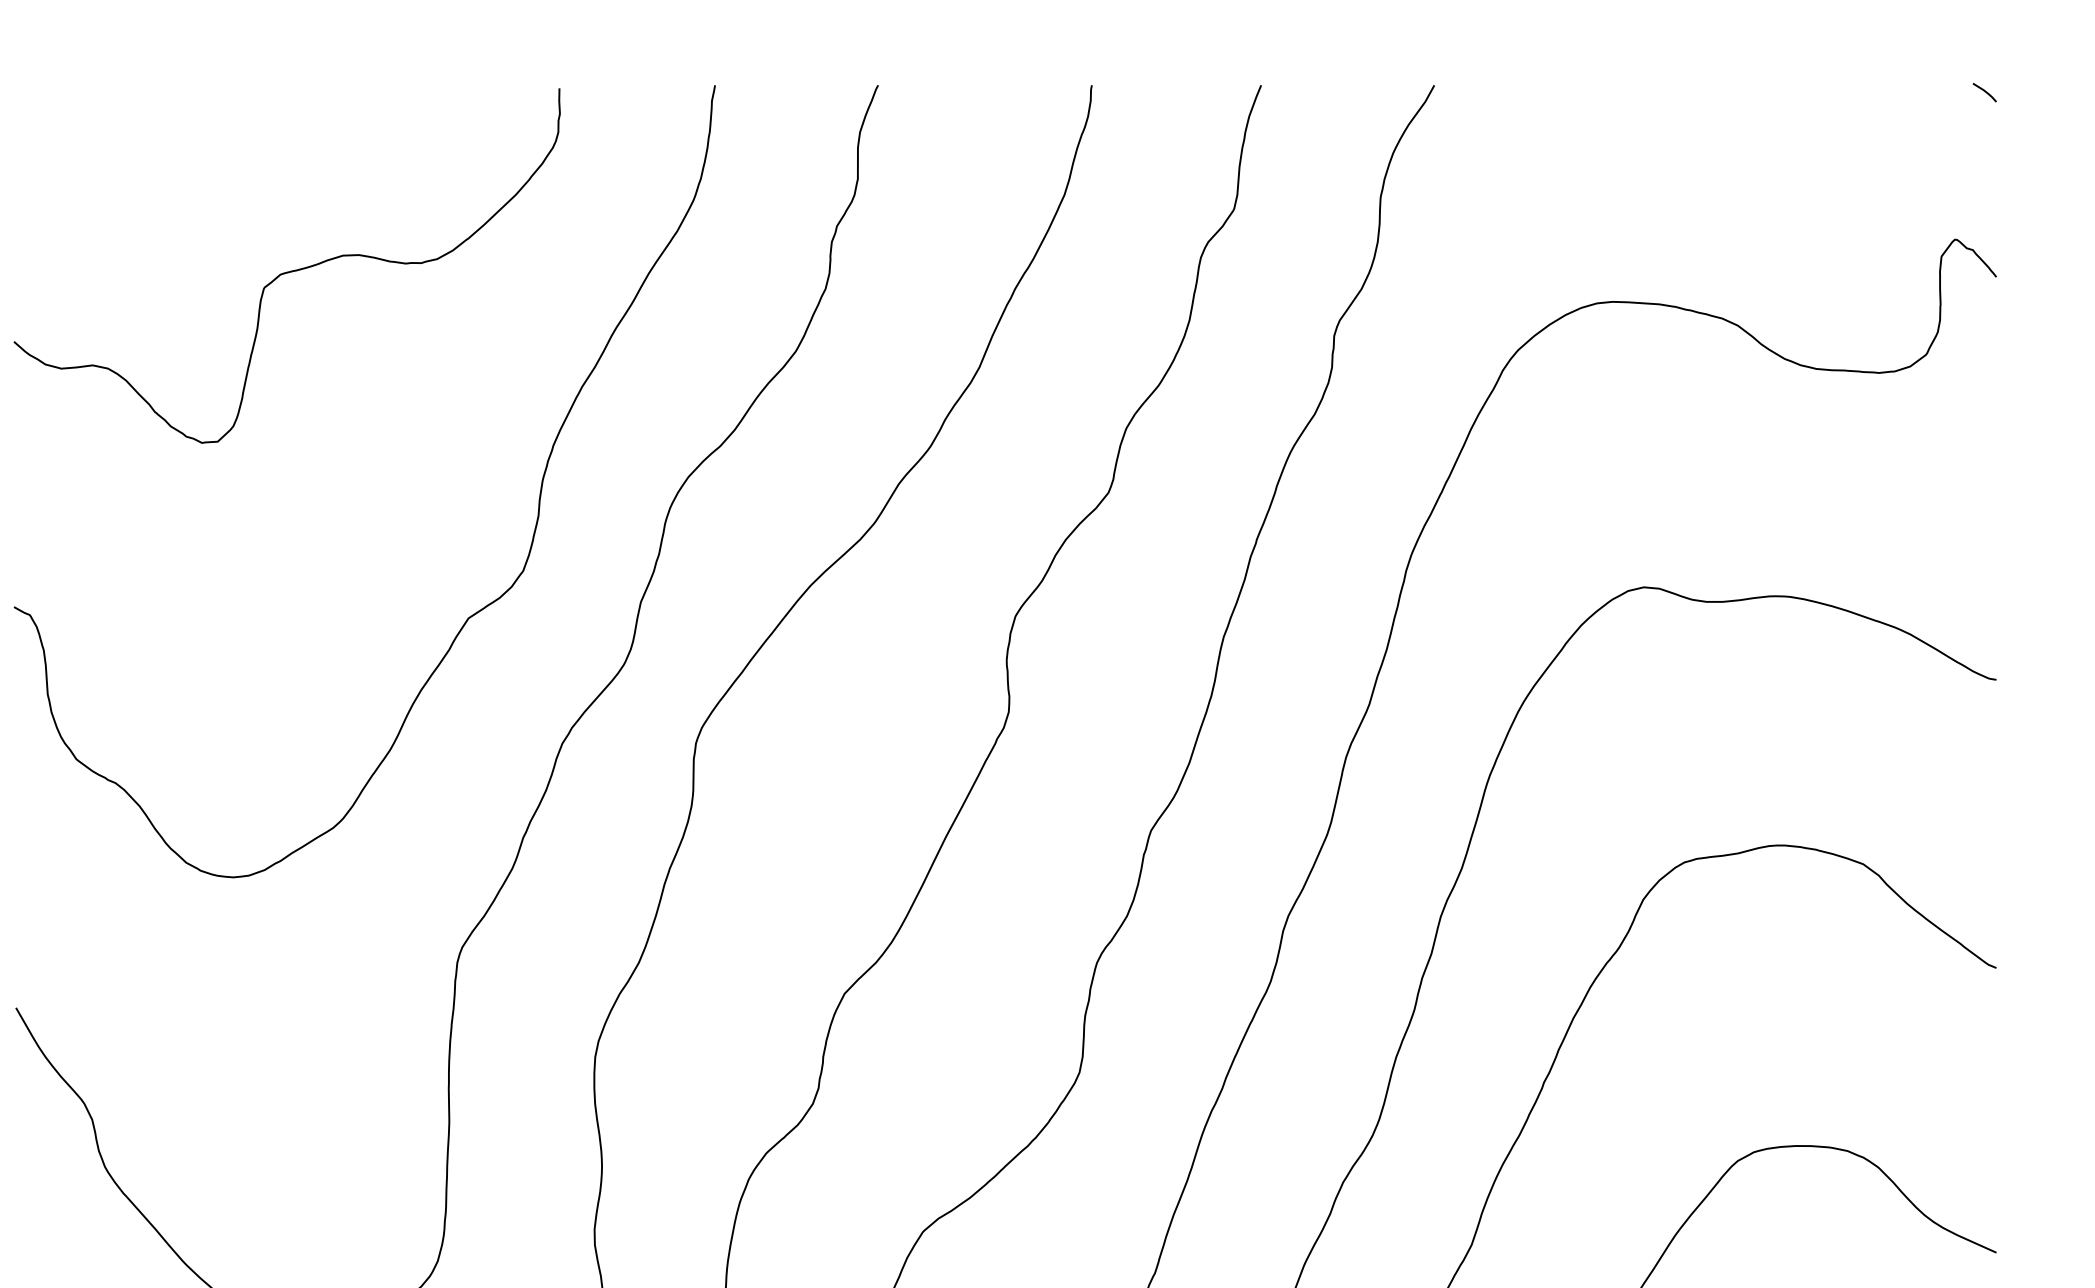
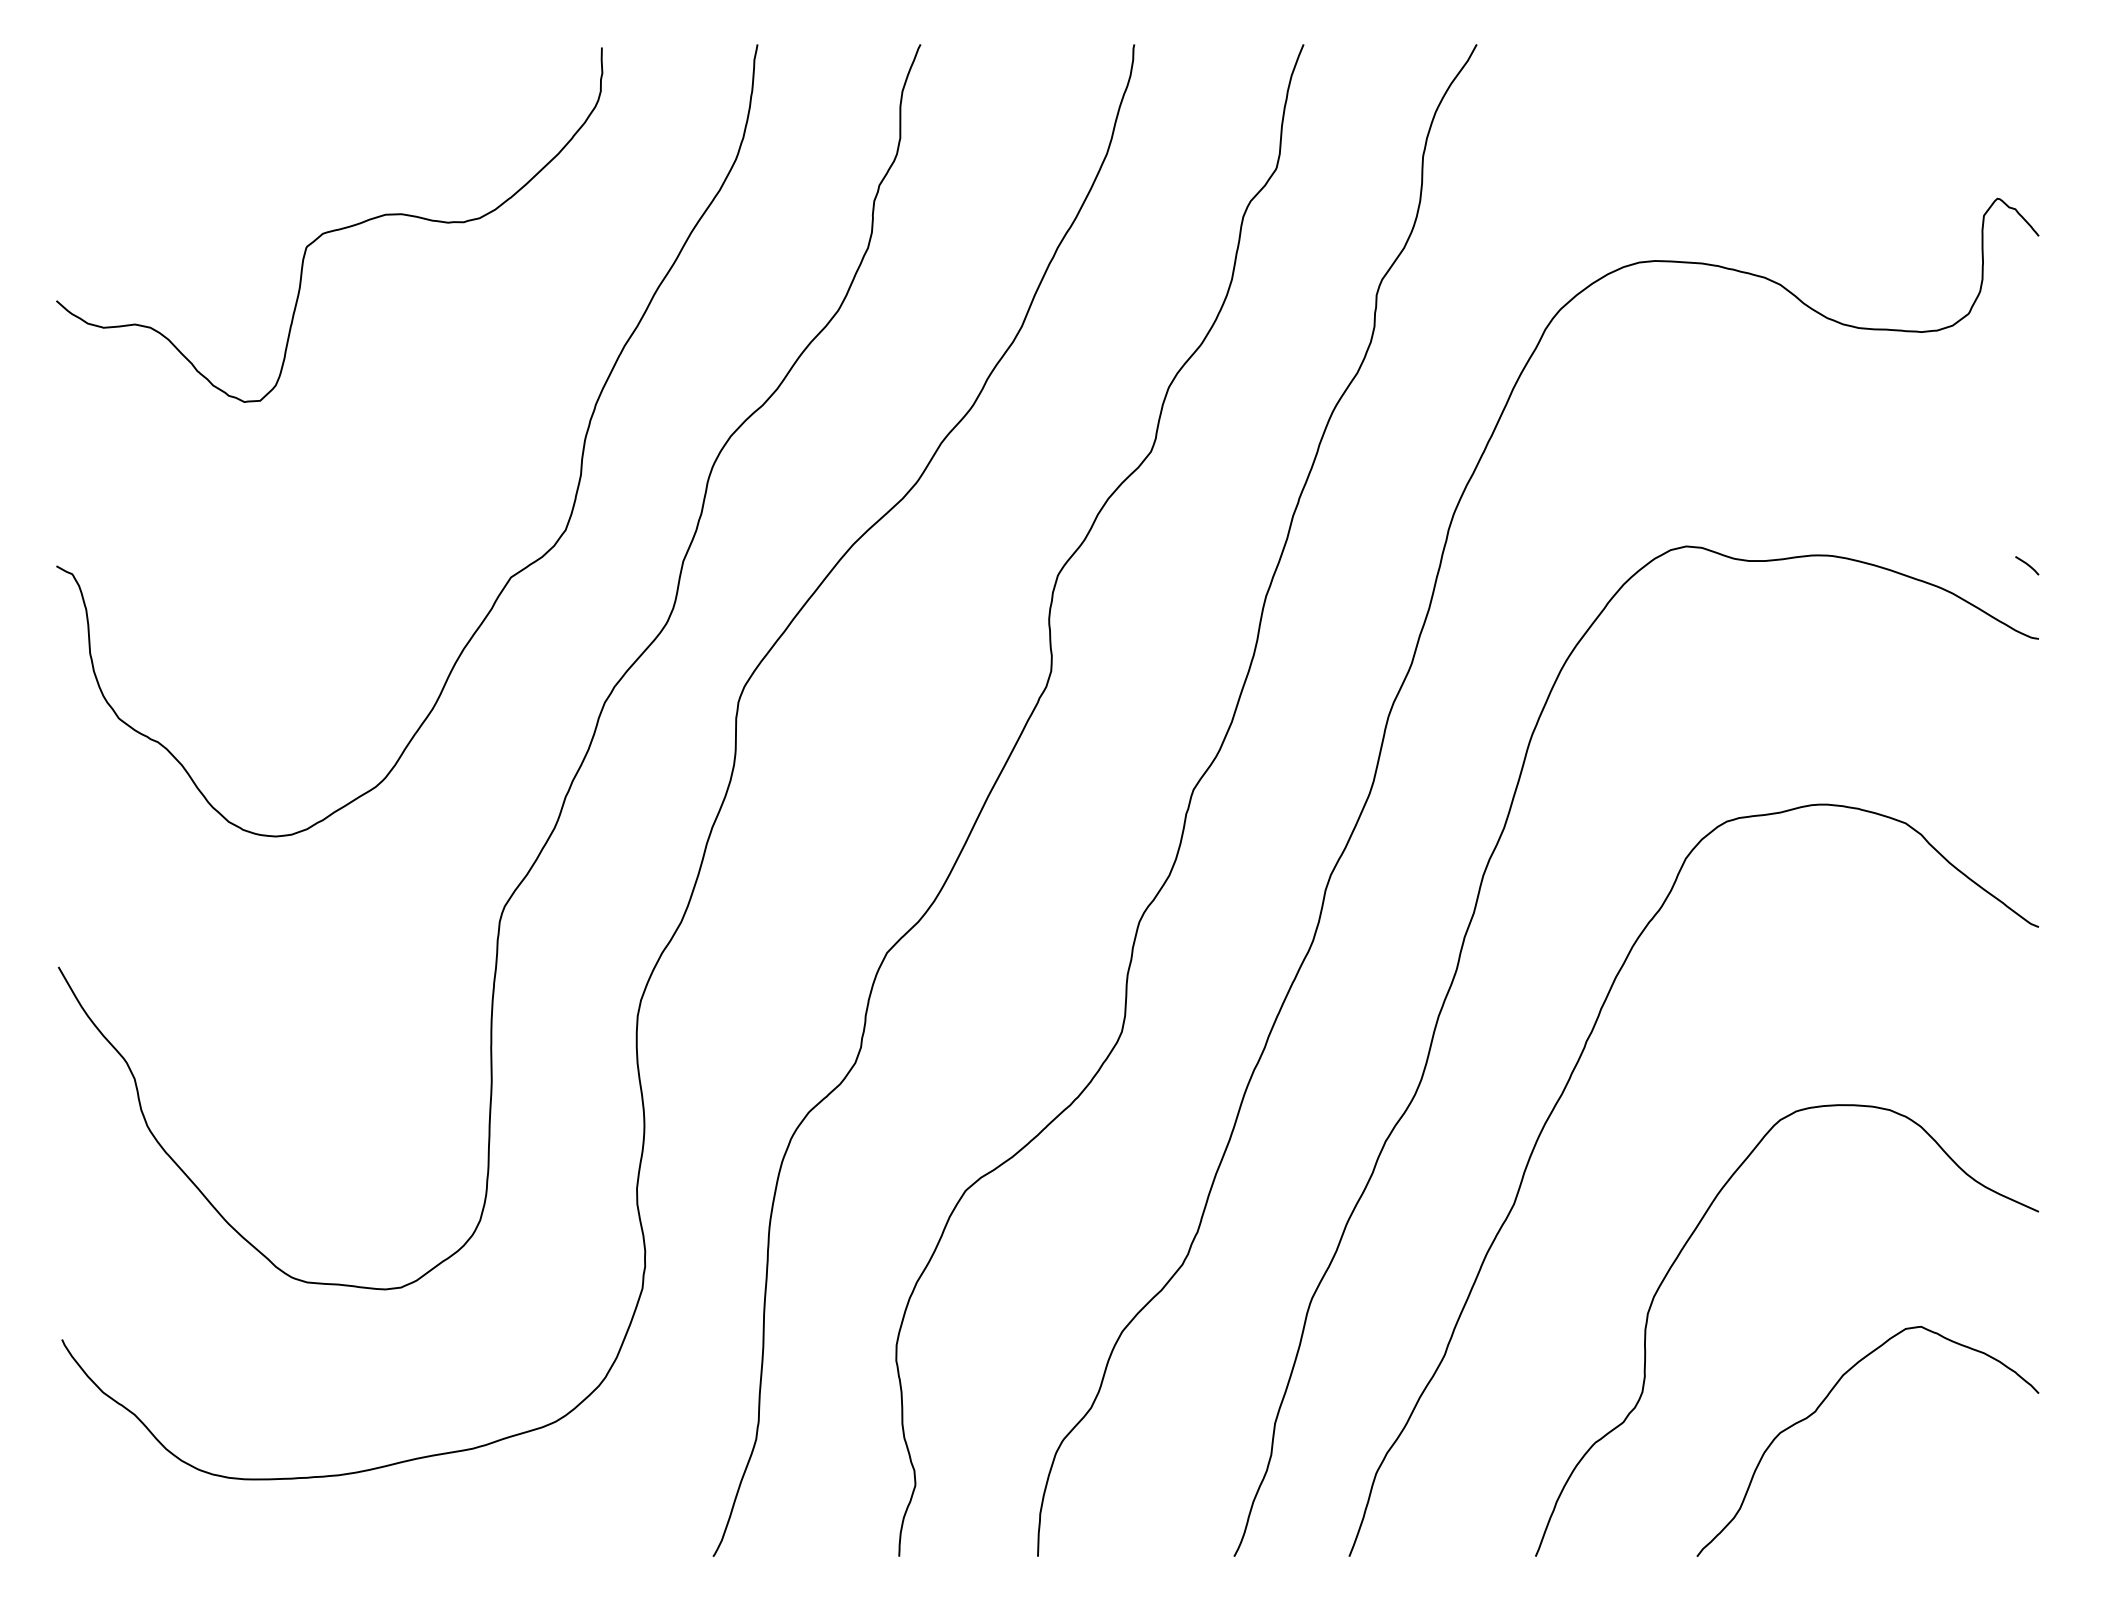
curve: (1985, 92) -> (2027, 565), moved

